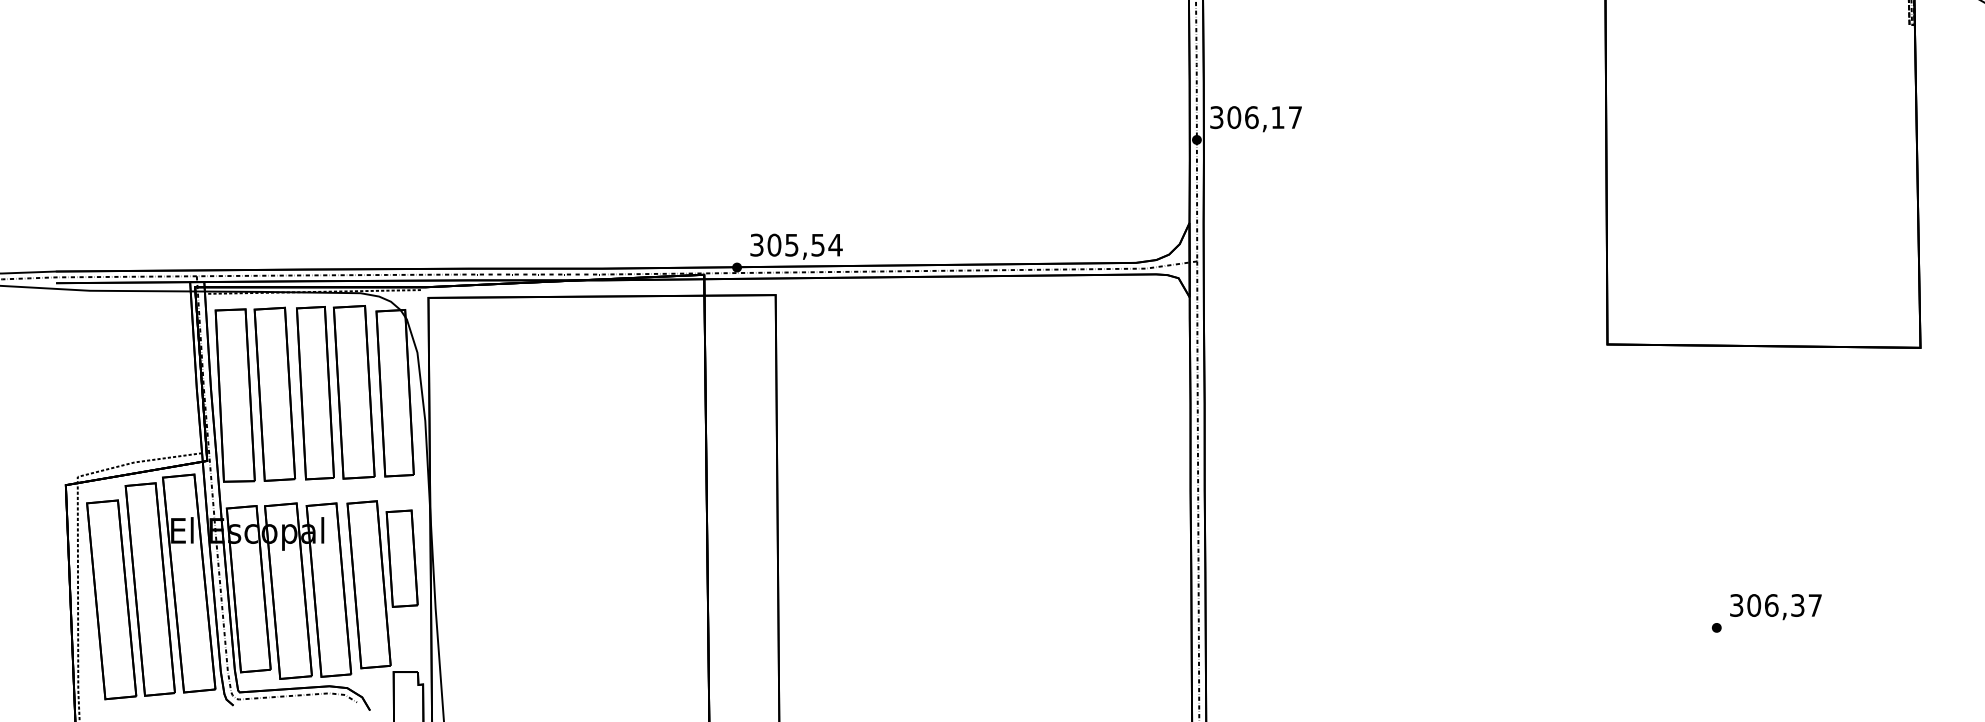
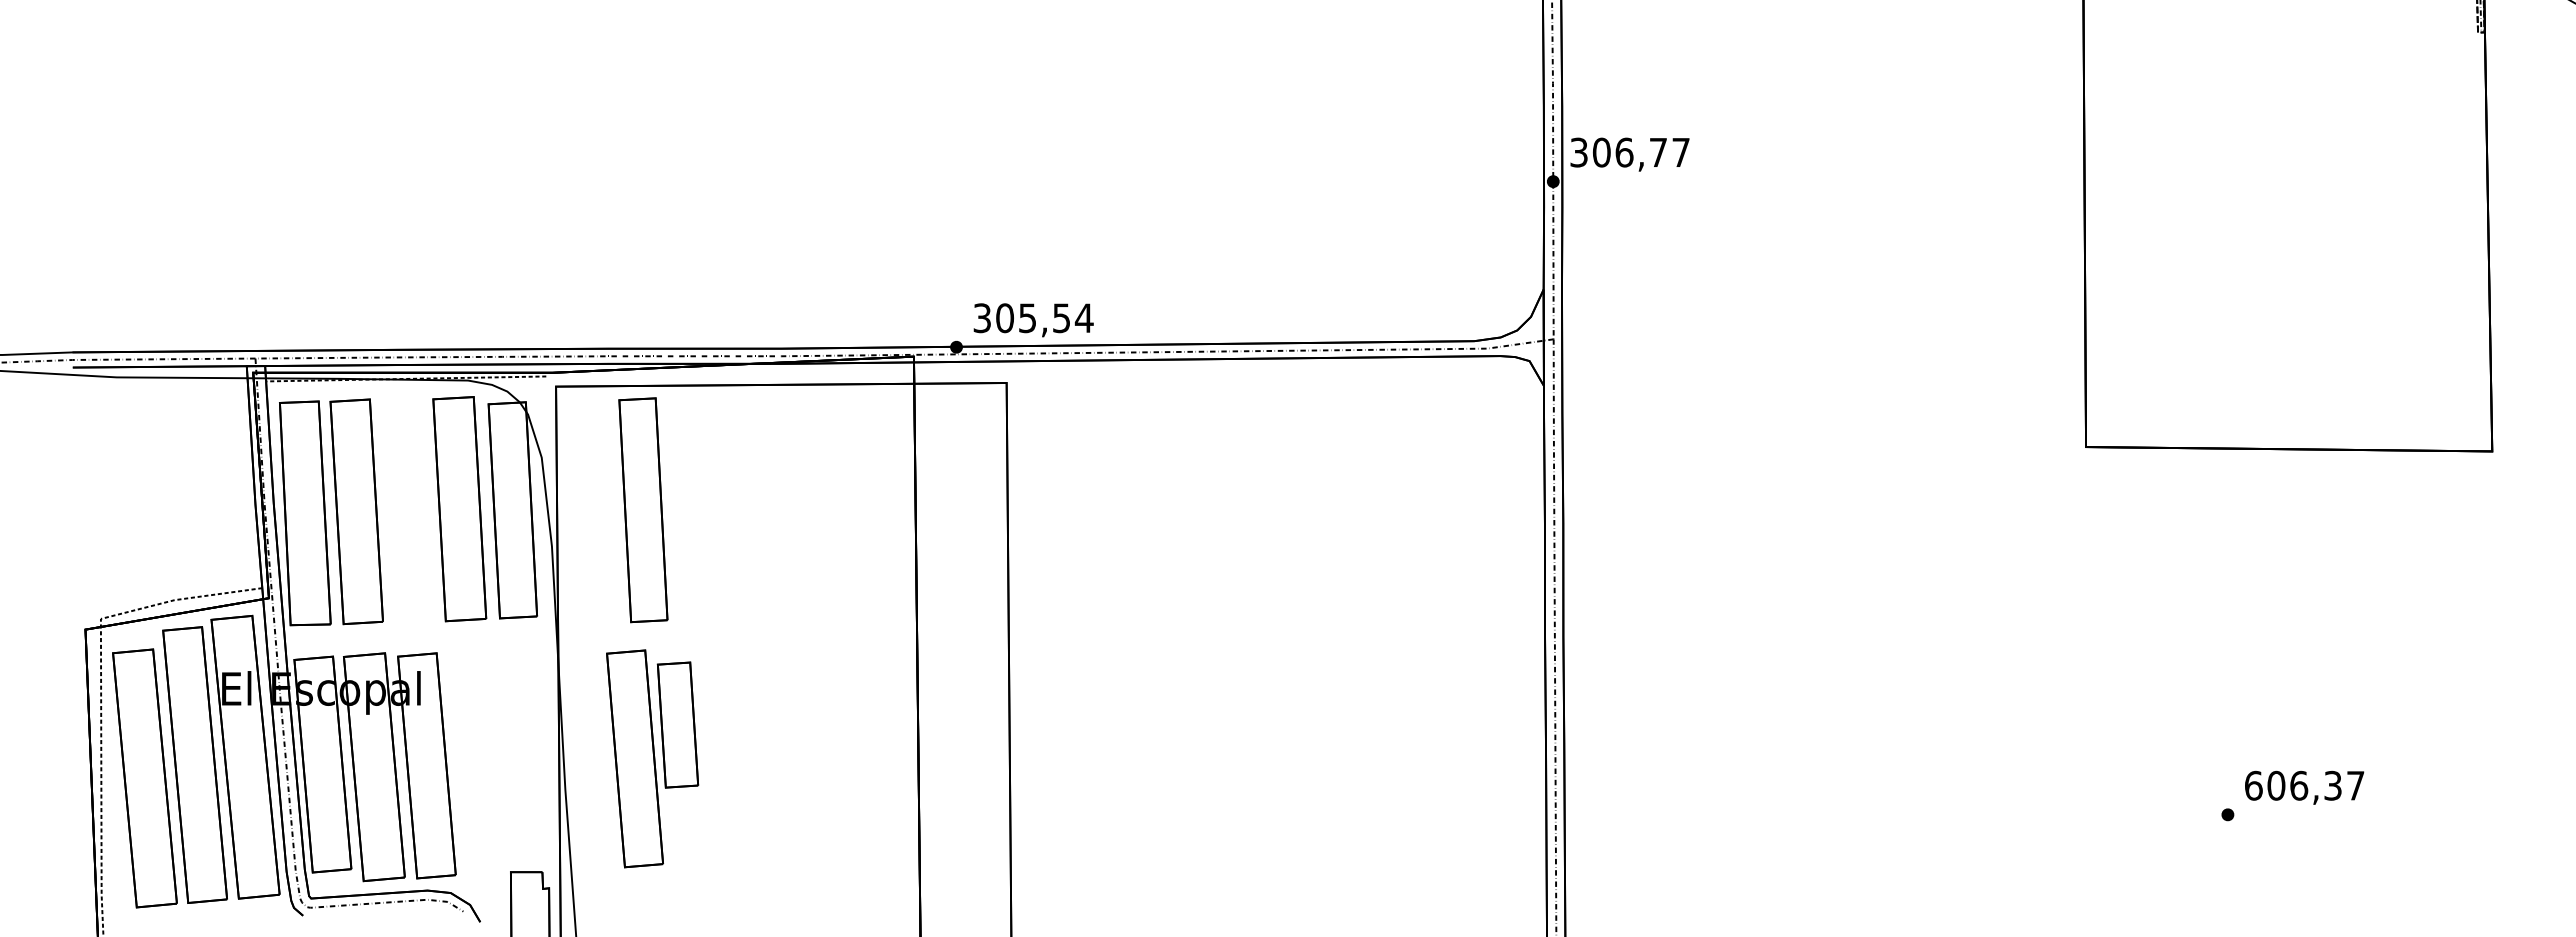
text: (1278, 117) -> (1658, 152), 306,17 -> 306,77
part: (315, 393) -> (643, 510), moved
part: (382, 584) -> (652, 758), moved
text: (1736, 605) -> (2253, 785), 306,37 -> 606,37

